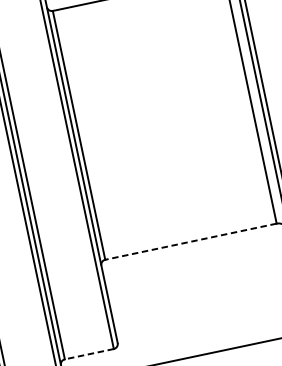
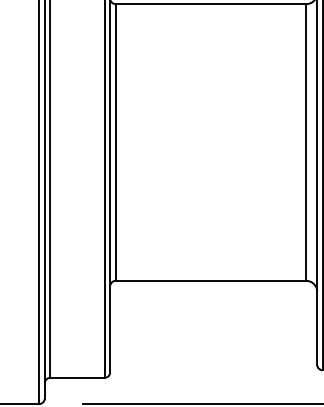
line: (190, 241) -> (210, 280), dashed -> solid
line: (88, 354) -> (76, 377), dashed -> solid

